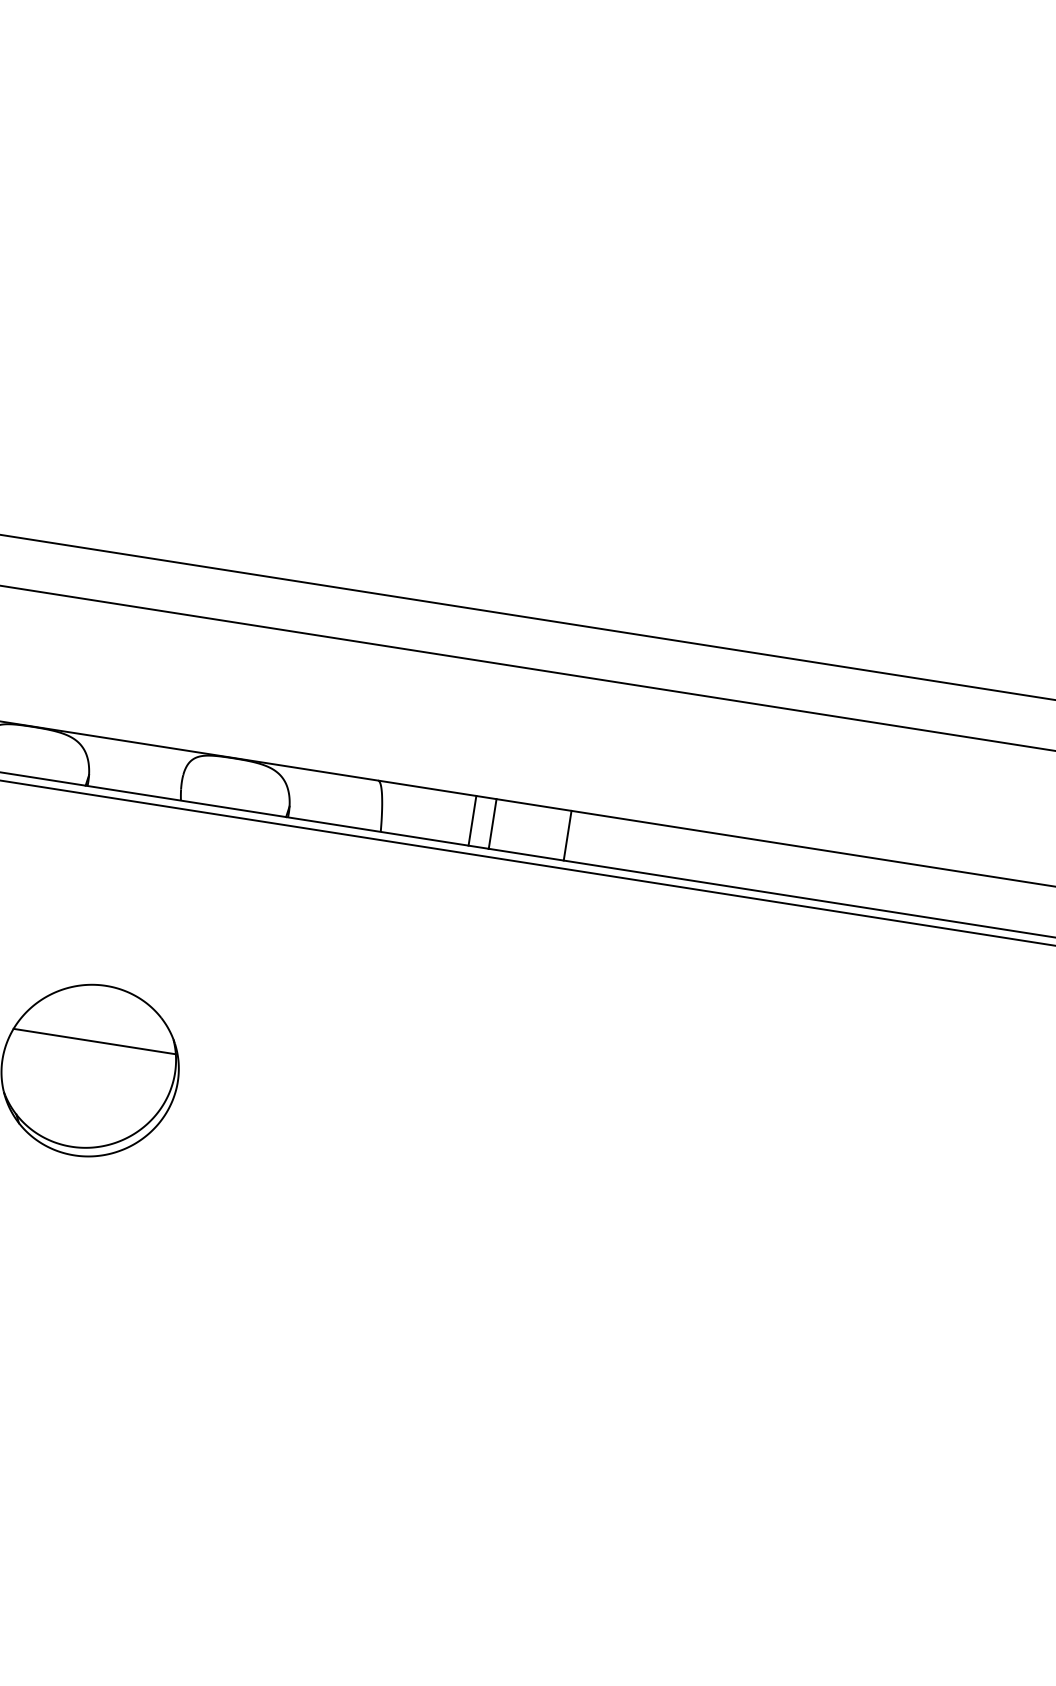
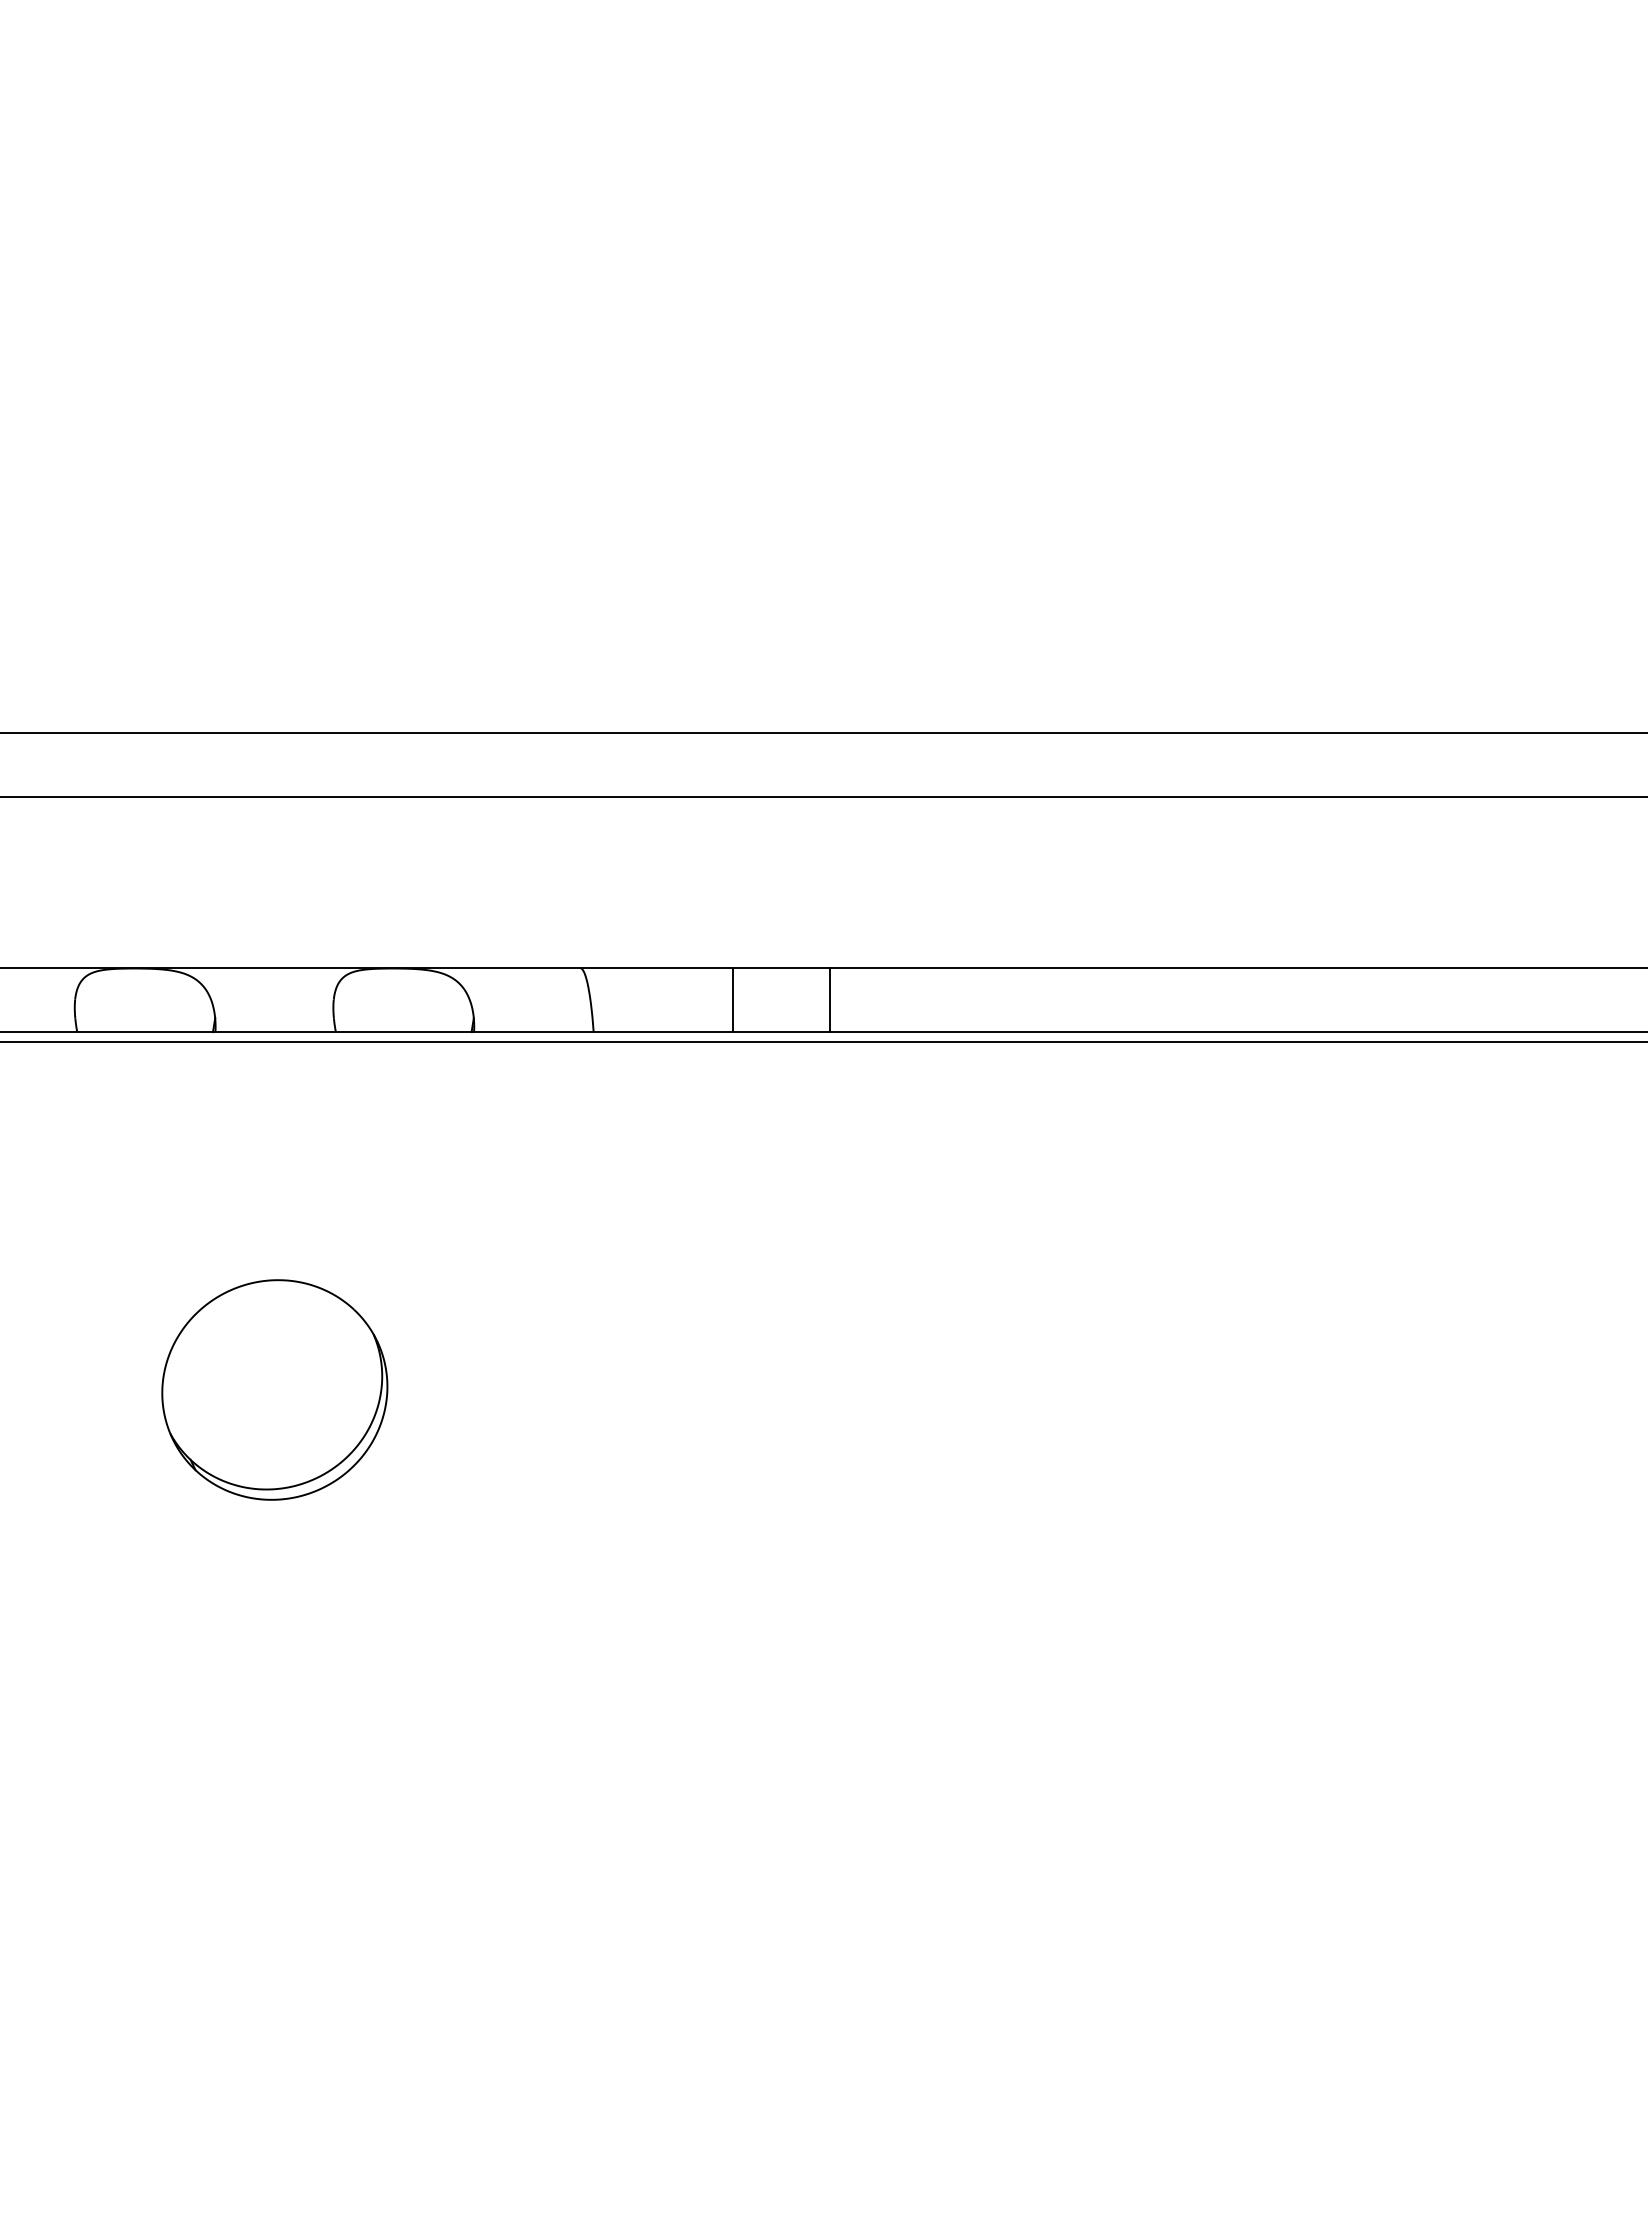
line: (472, 821) -> (706, 1000), removed
line: (94, 1041) -> (274, 1352), removed

